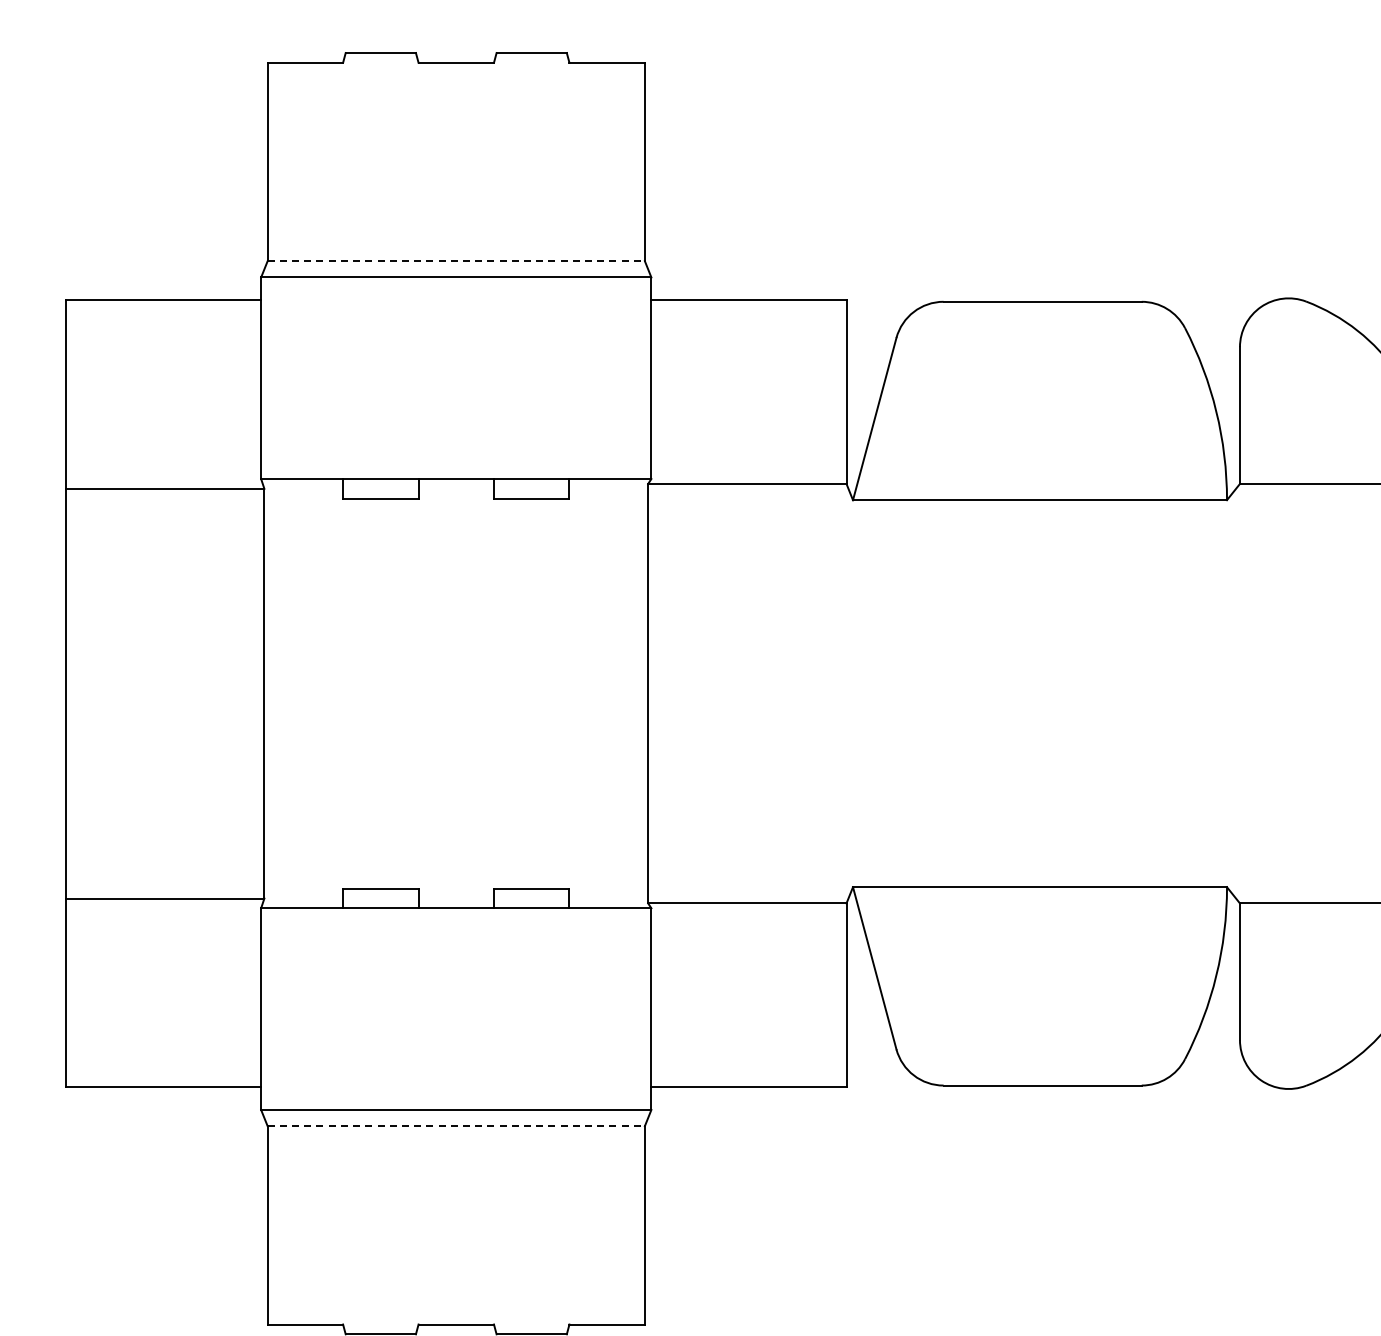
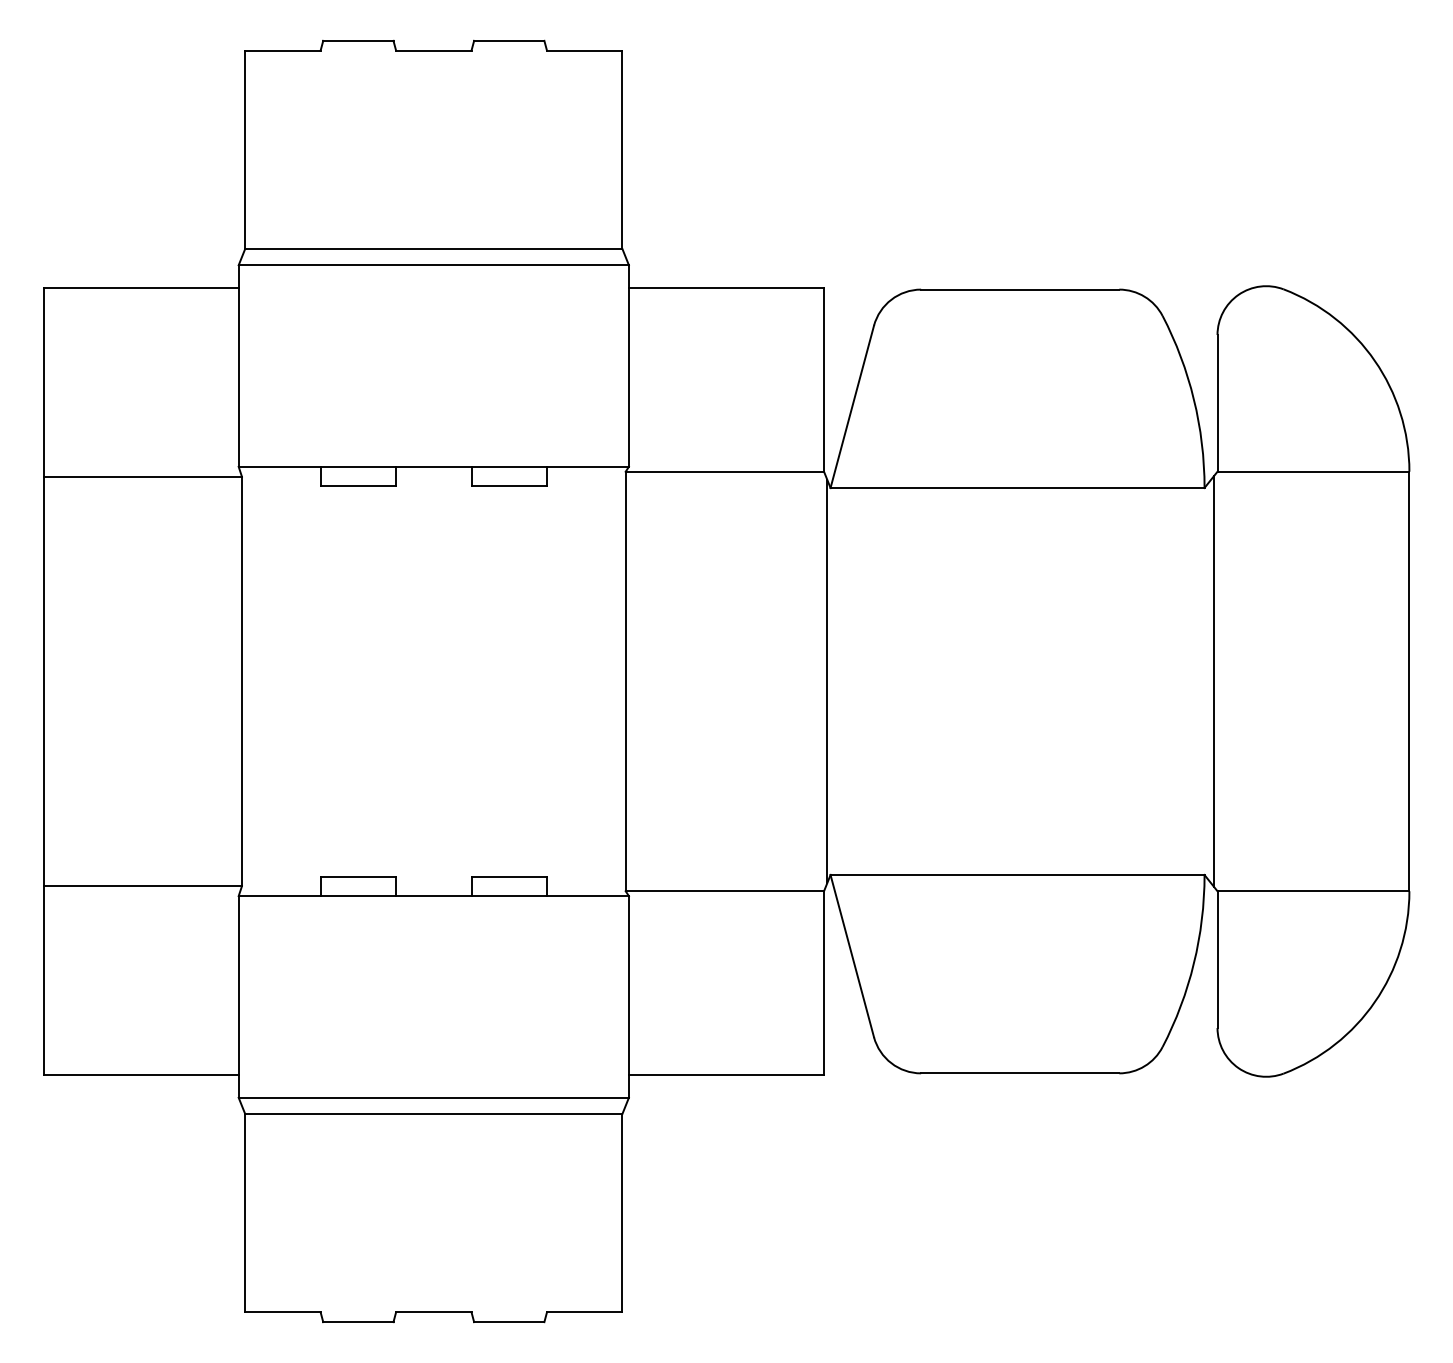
line: (455, 260) -> (433, 248), dashed -> solid
line: (849, 693) -> (827, 681), added
line: (1236, 693) -> (1214, 681), added
line: (455, 1126) -> (433, 1114), dashed -> solid

